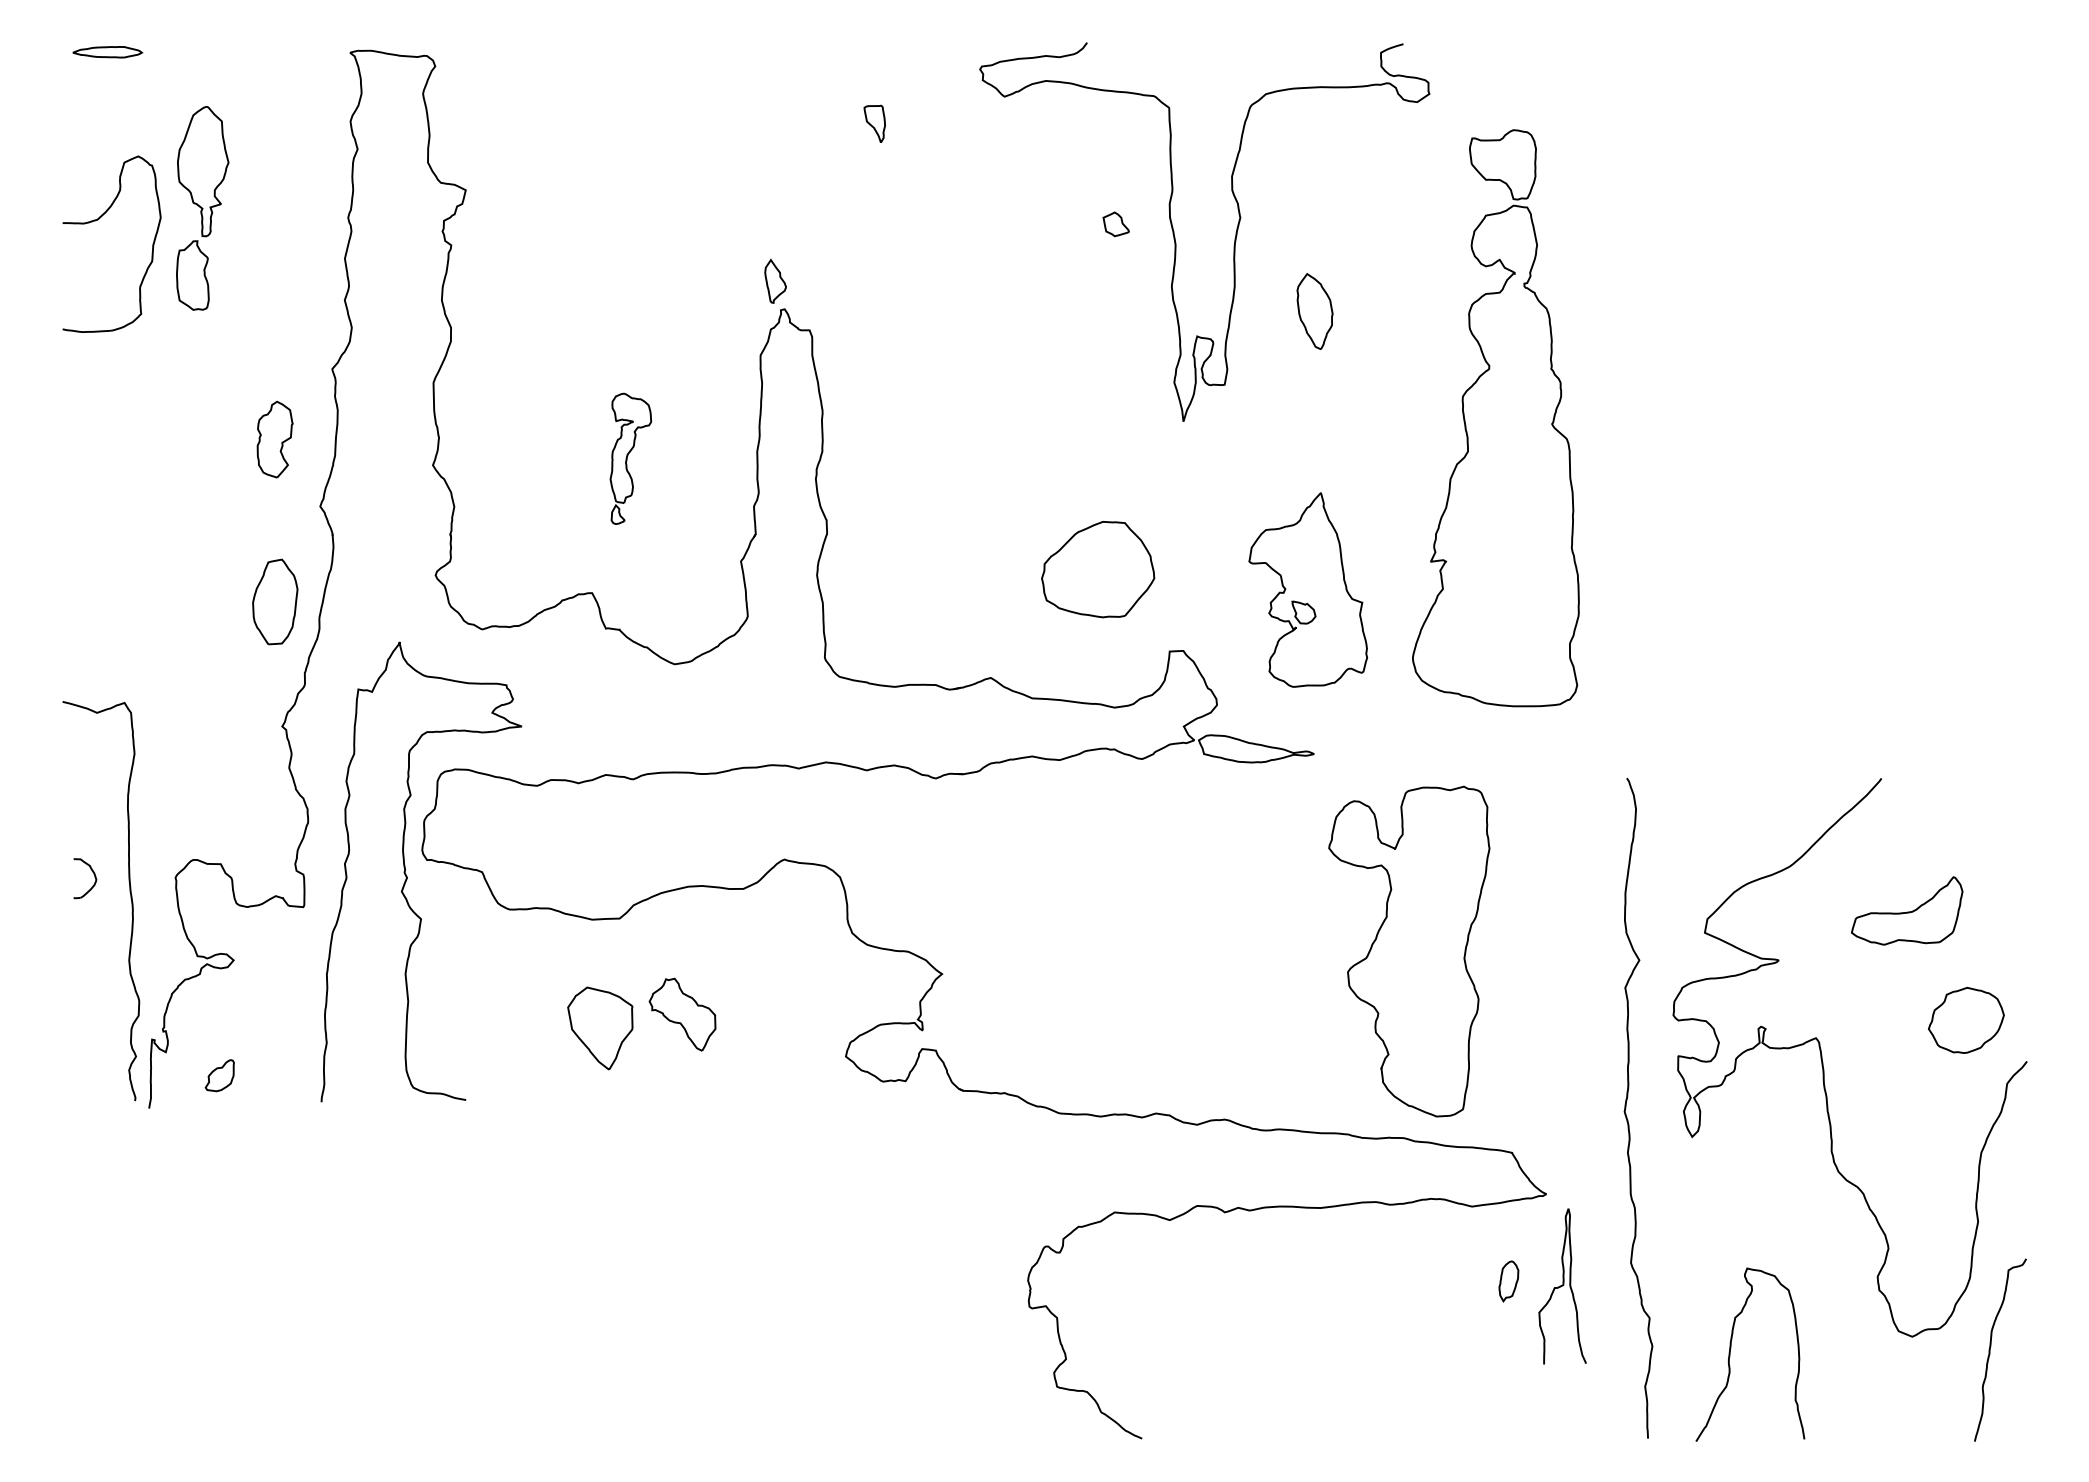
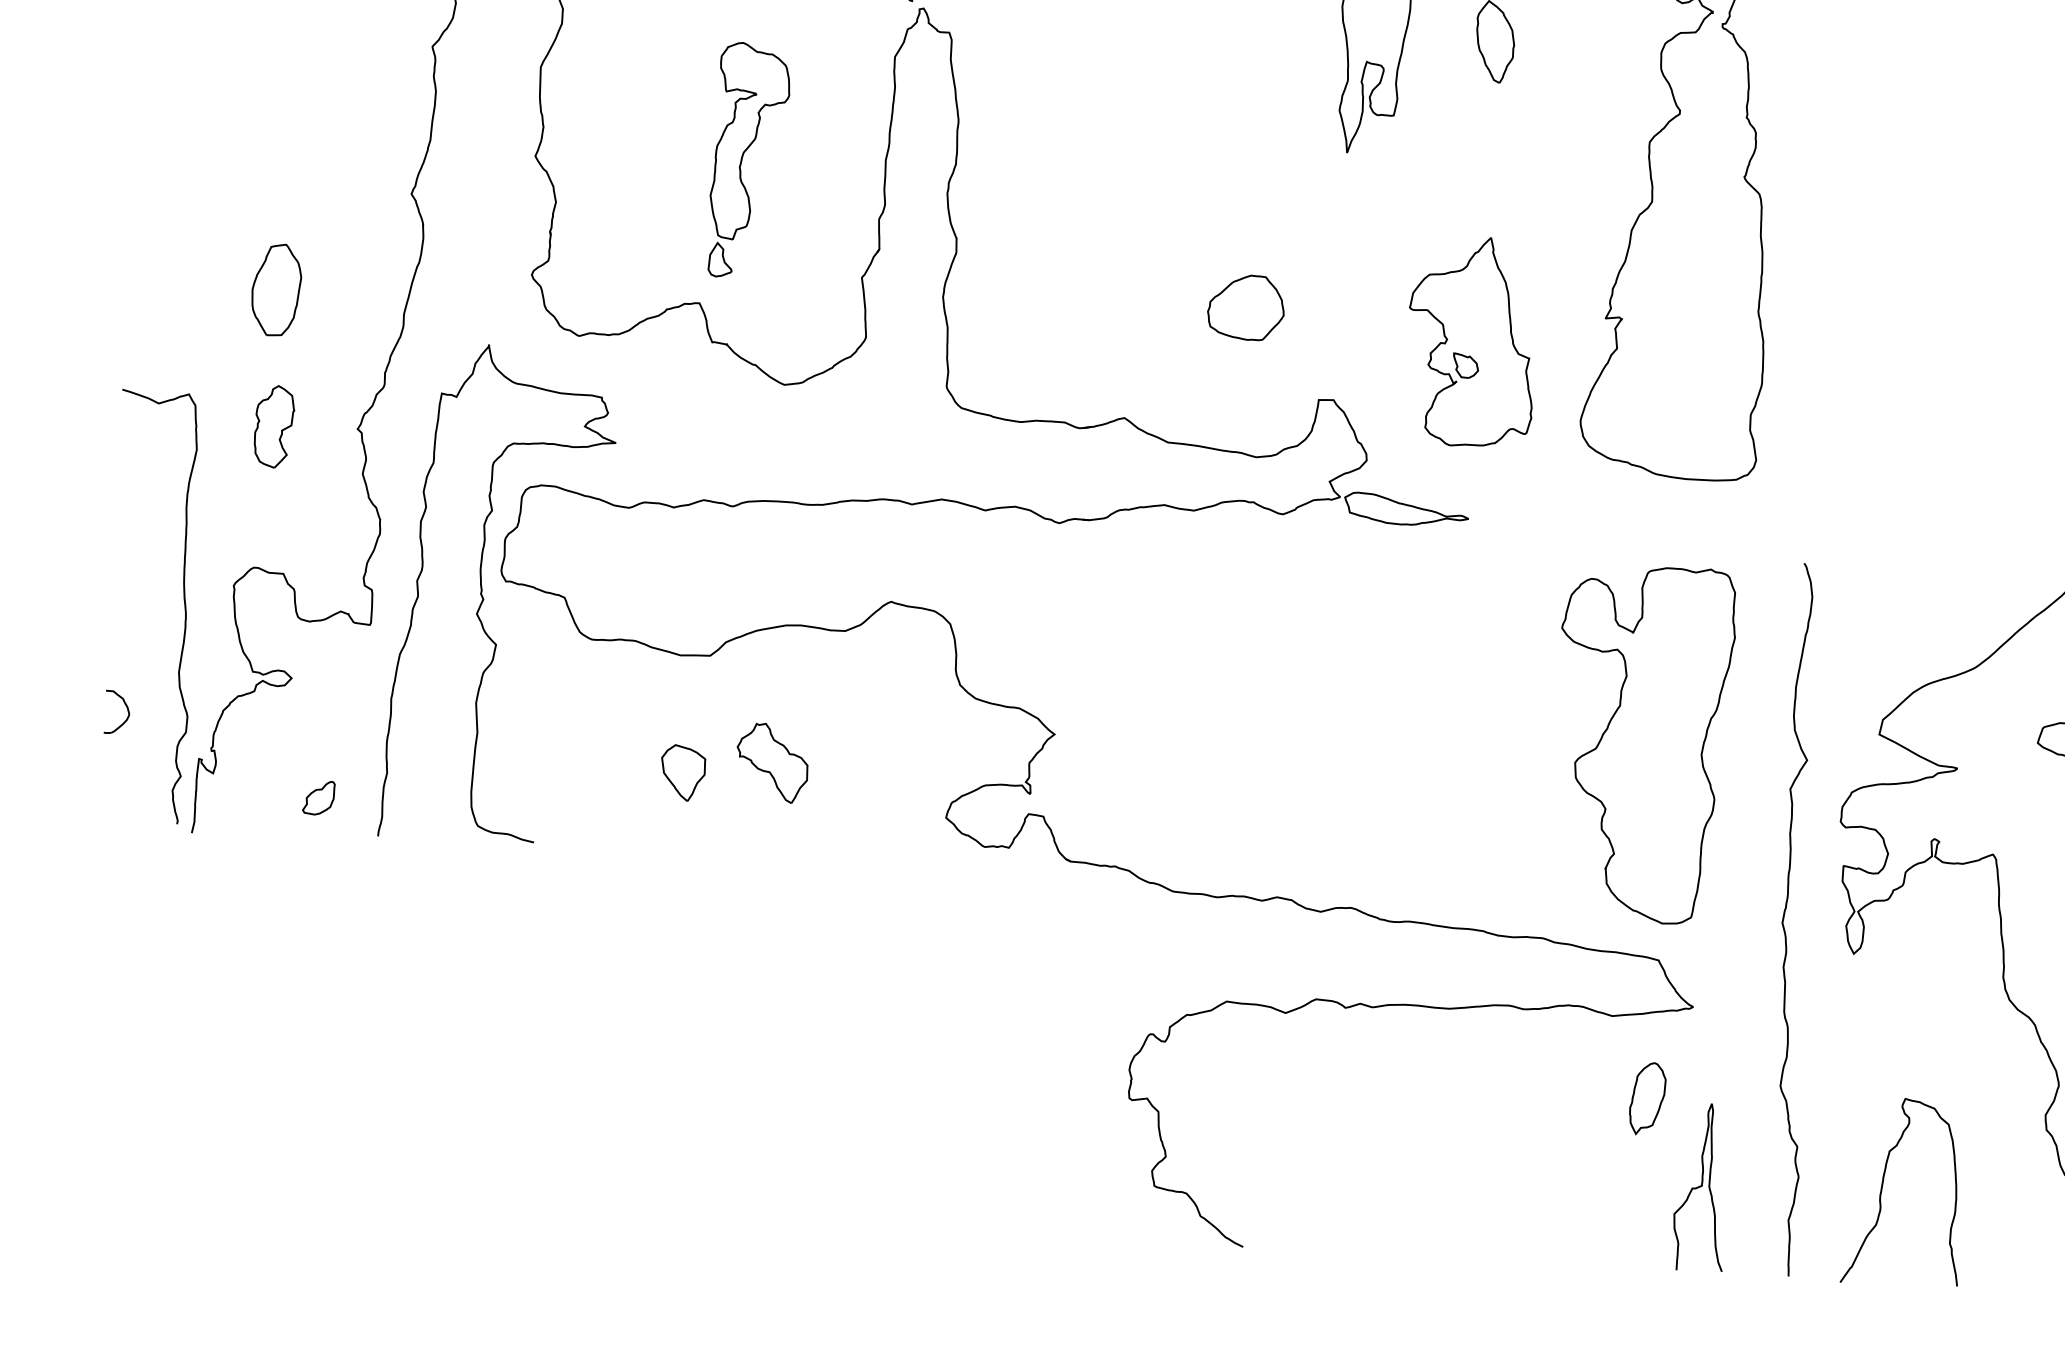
part: (274, 439) -> (273, 426), moved
part: (630, 458) -> (748, 160), size x1.67
part: (1097, 569) -> (1245, 307), size x0.62
part: (275, 601) -> (276, 289), moved
part: (93, 874) -> (126, 708), moved
part: (1409, 951) -> (1642, 744), moved
part: (600, 1028) -> (683, 773), size x0.62
part: (219, 1075) -> (318, 797), moved
part: (1508, 1281) -> (1647, 1098), size x1.67
curve: (1562, 1286) -> (1700, 1187), moved

